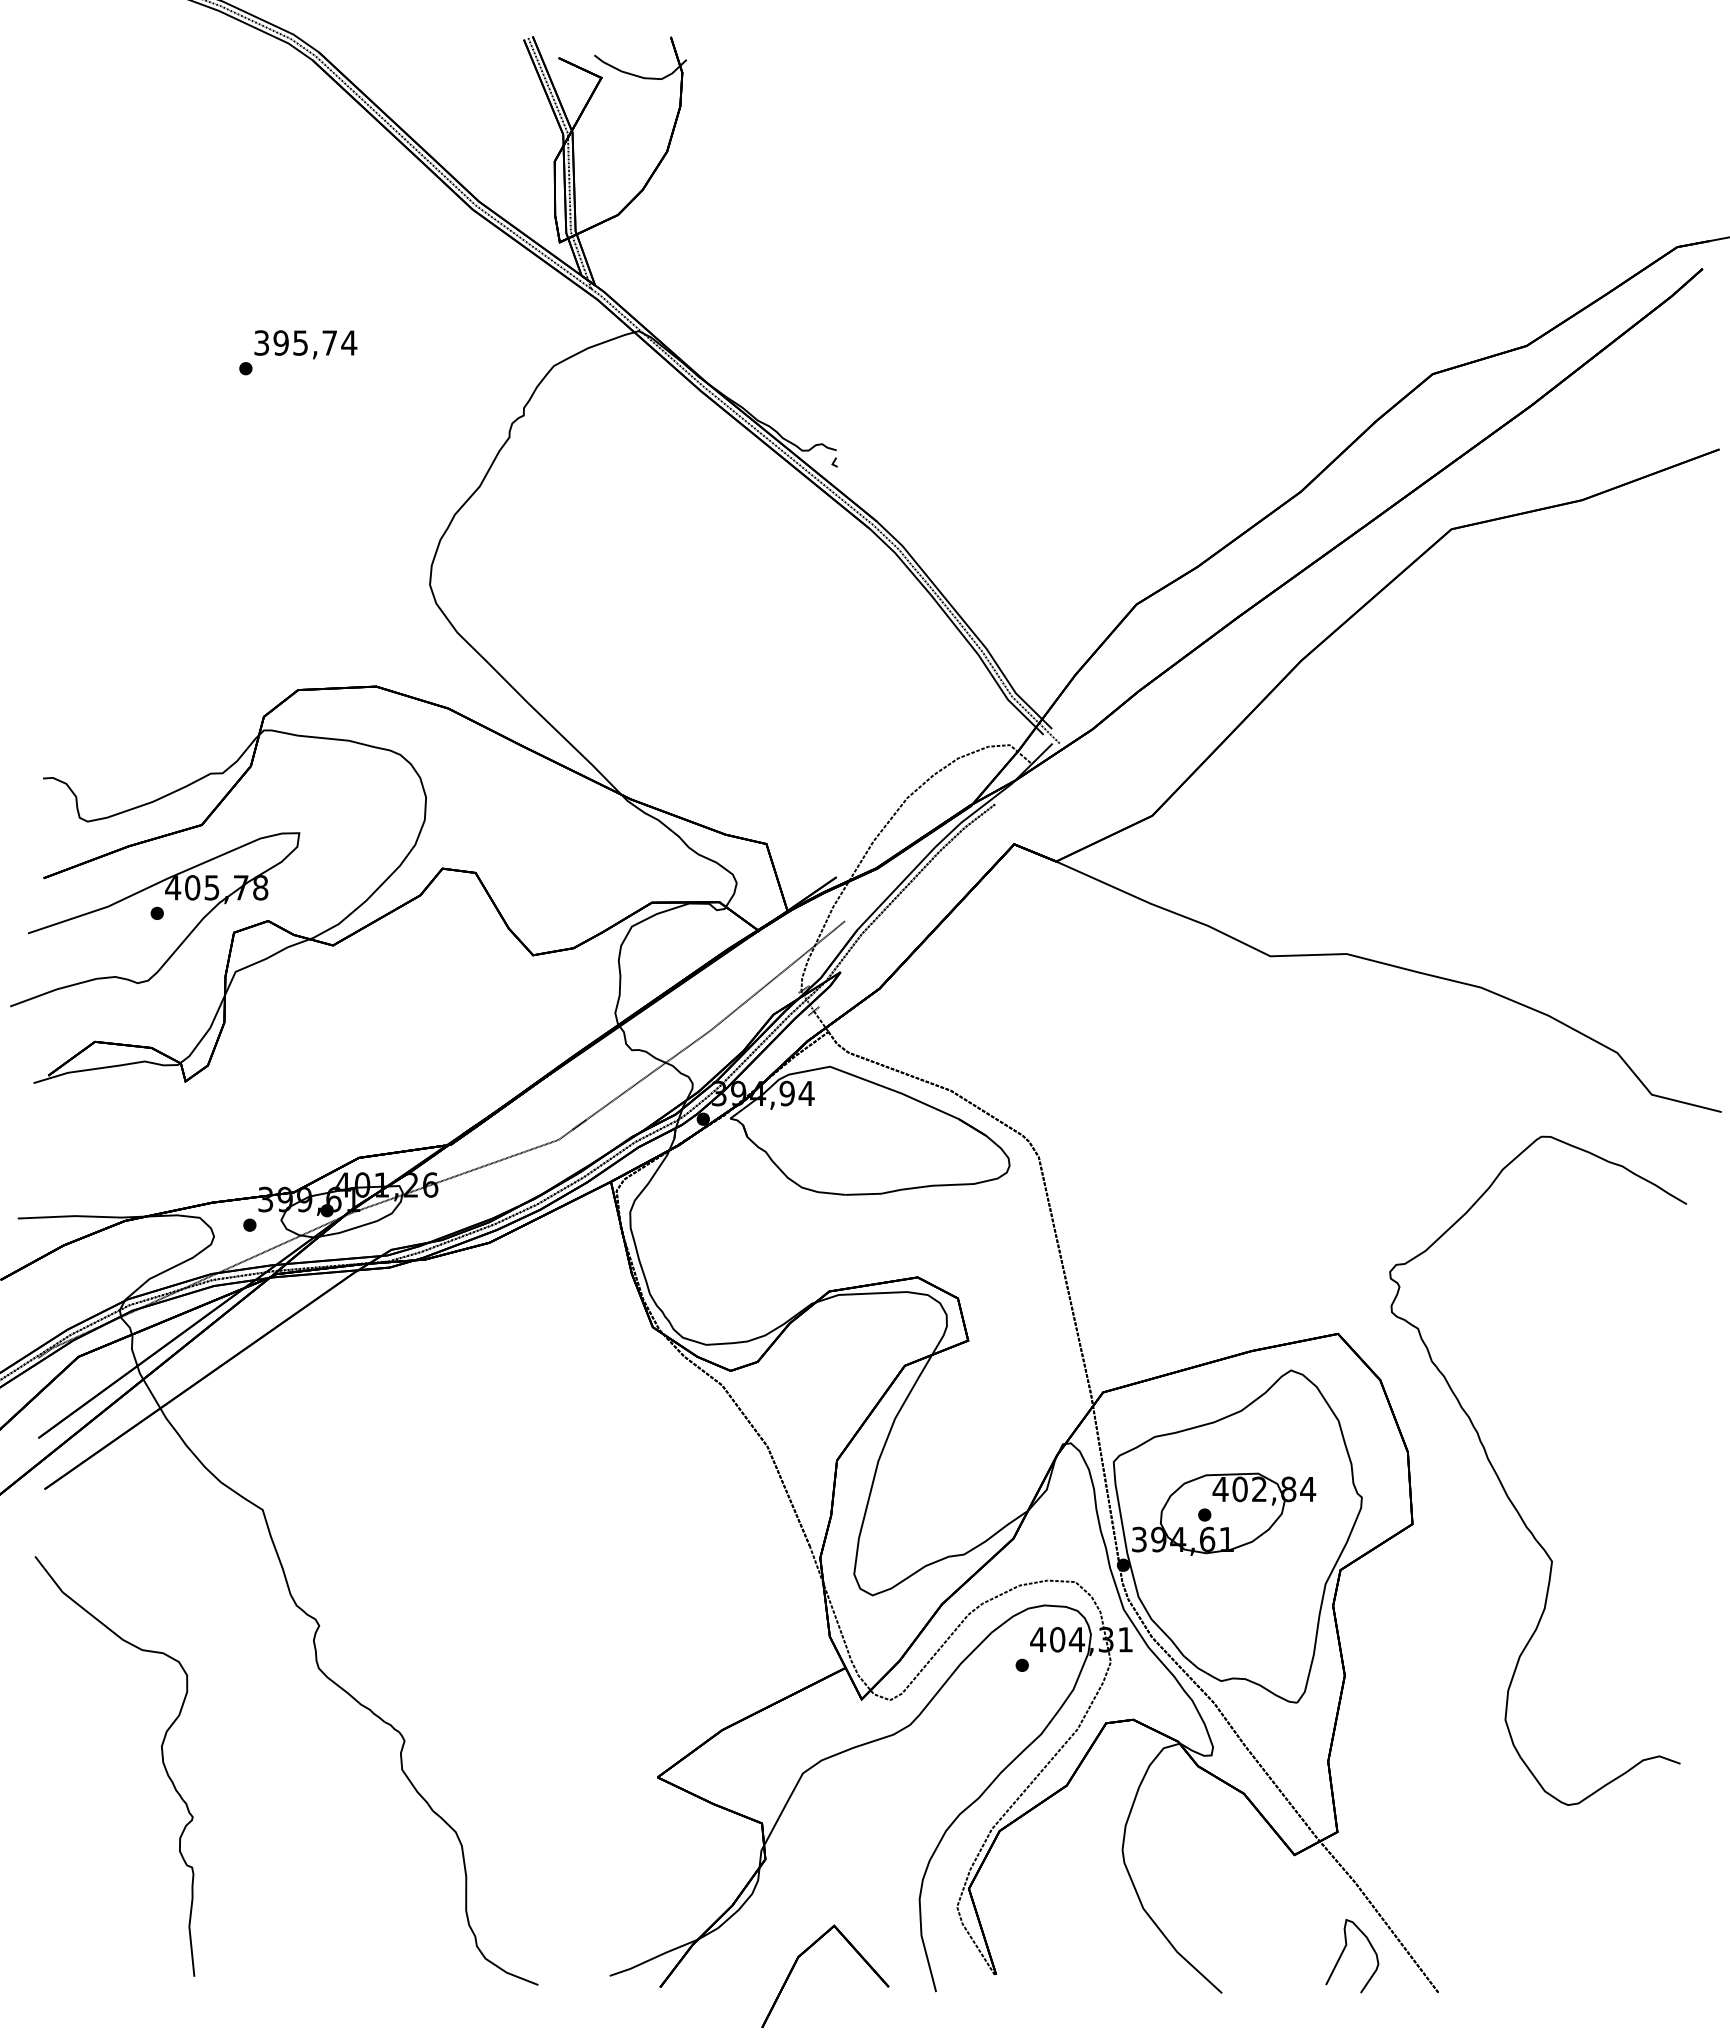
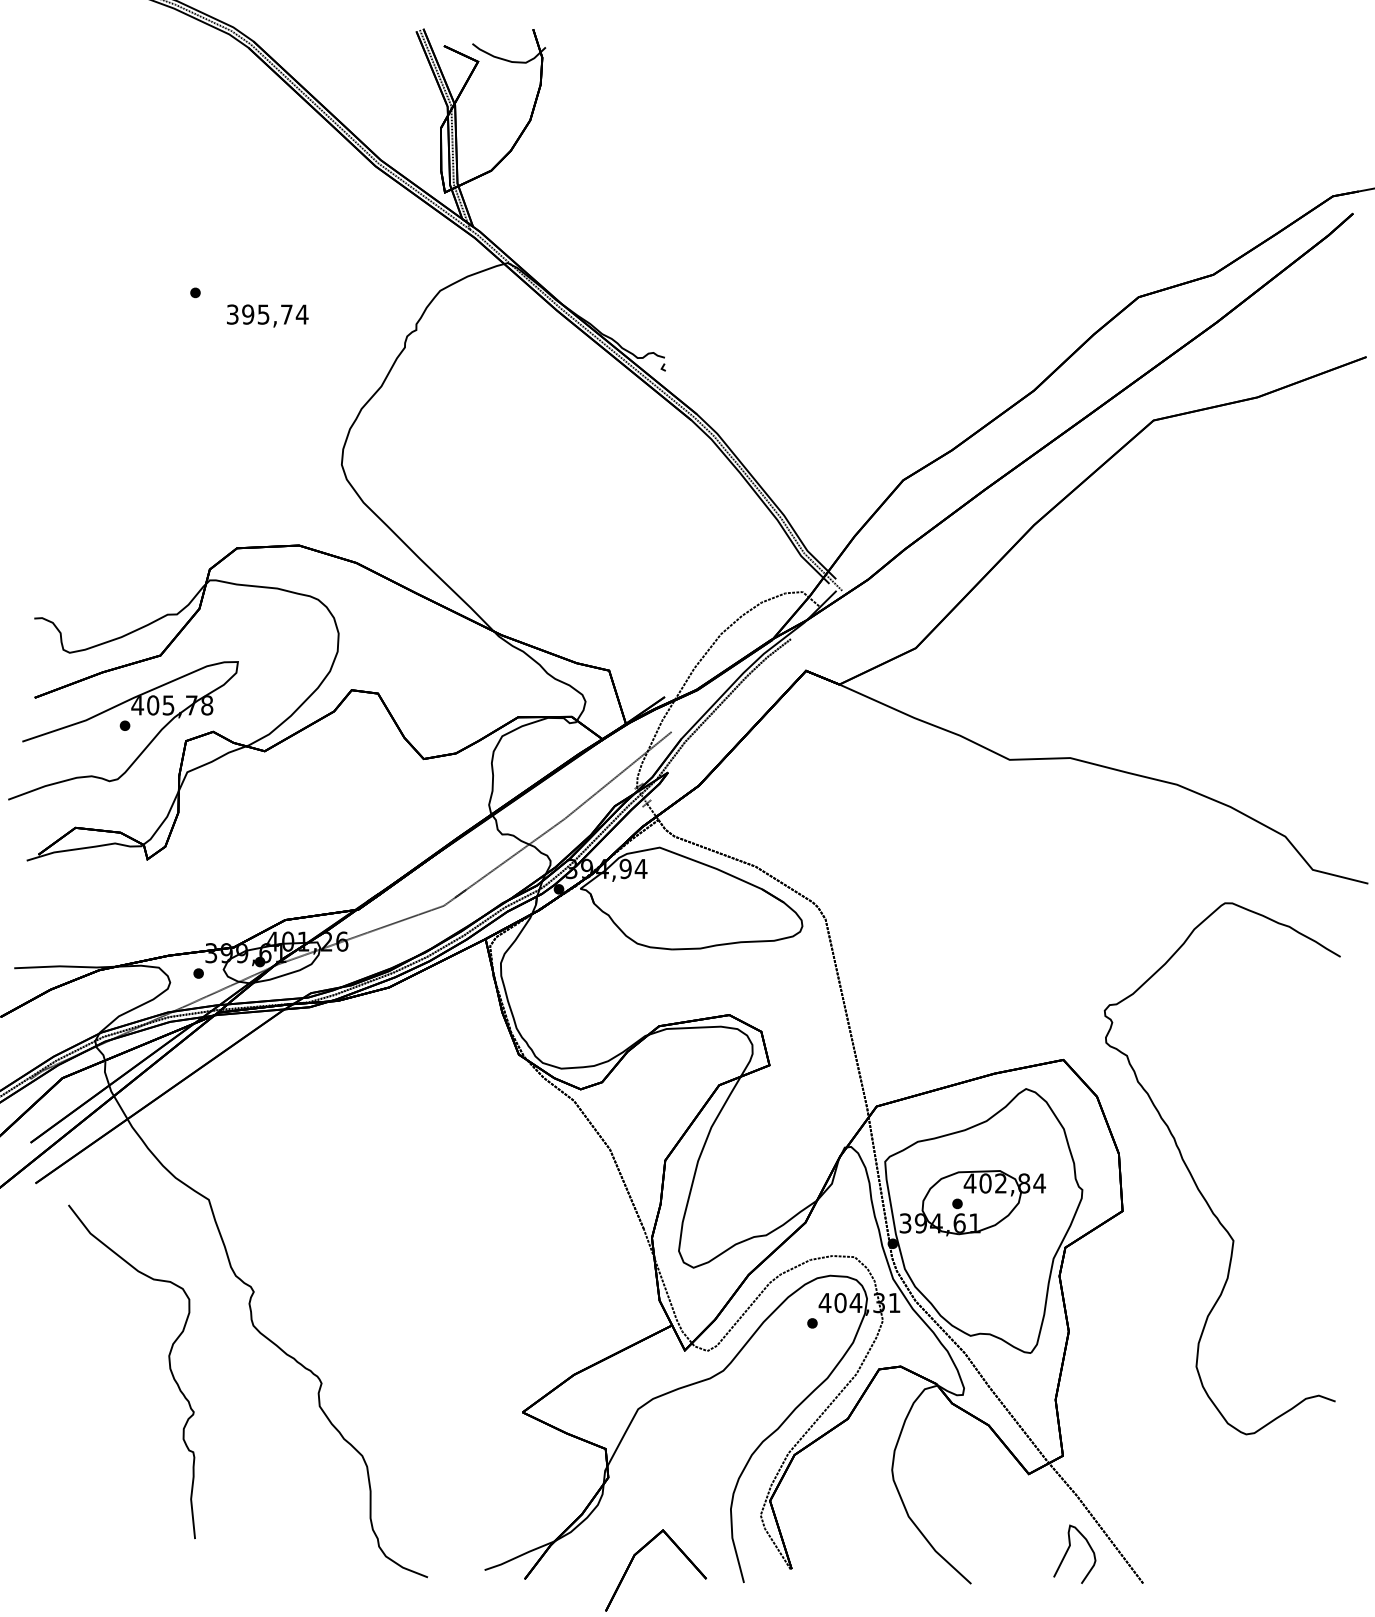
text: (305, 344) -> (267, 315), moved
part: (161, 1757) -> (168, 1364), moved

